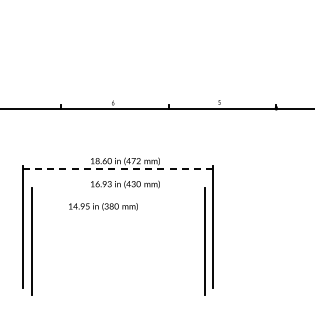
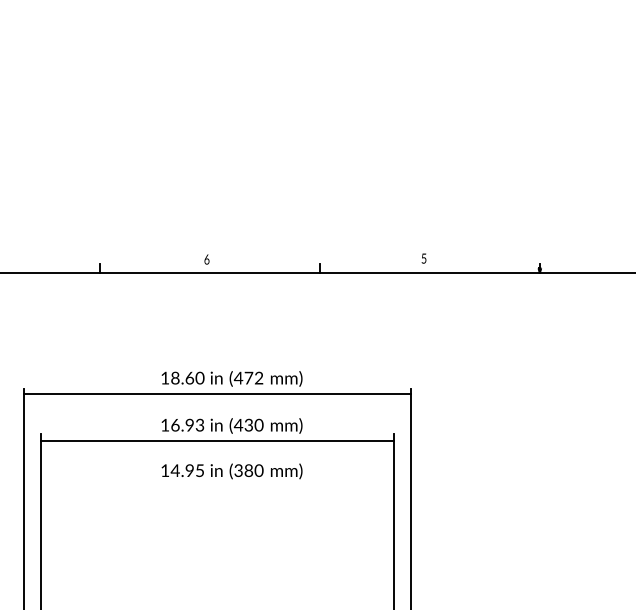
line: (117, 168) -> (215, 393), dashed -> solid
line: (117, 191) -> (215, 440), added
text: (103, 206) -> (232, 470), moved

